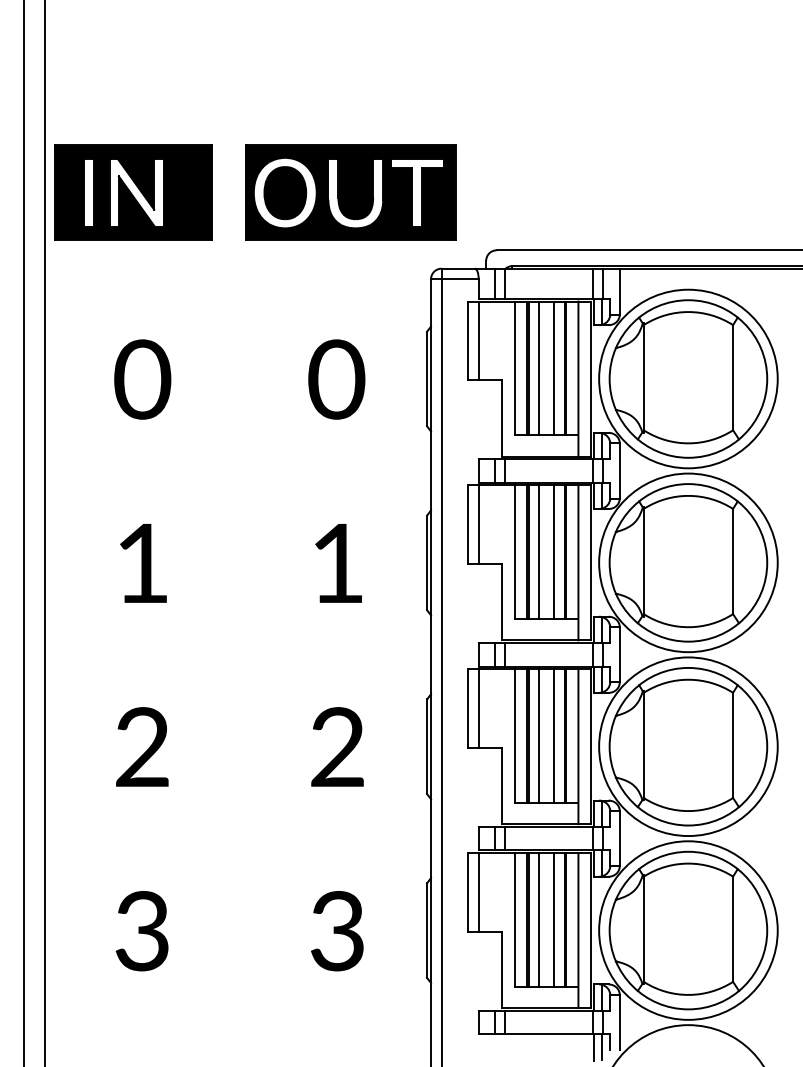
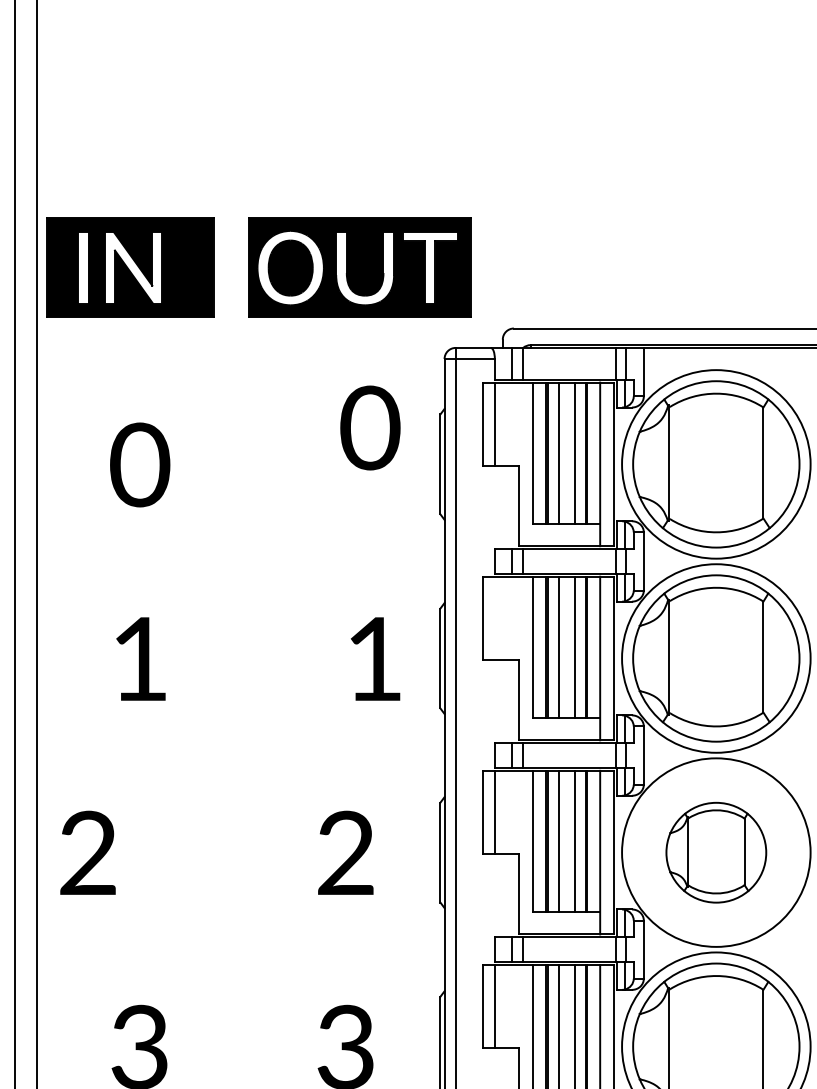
text: (336, 379) -> (370, 427), moved
line: (478, 524) -> (494, 617), removed
text: (338, 563) -> (375, 659), moved
text: (142, 746) -> (88, 852), moved
part: (688, 746) -> (716, 852), size x0.6

